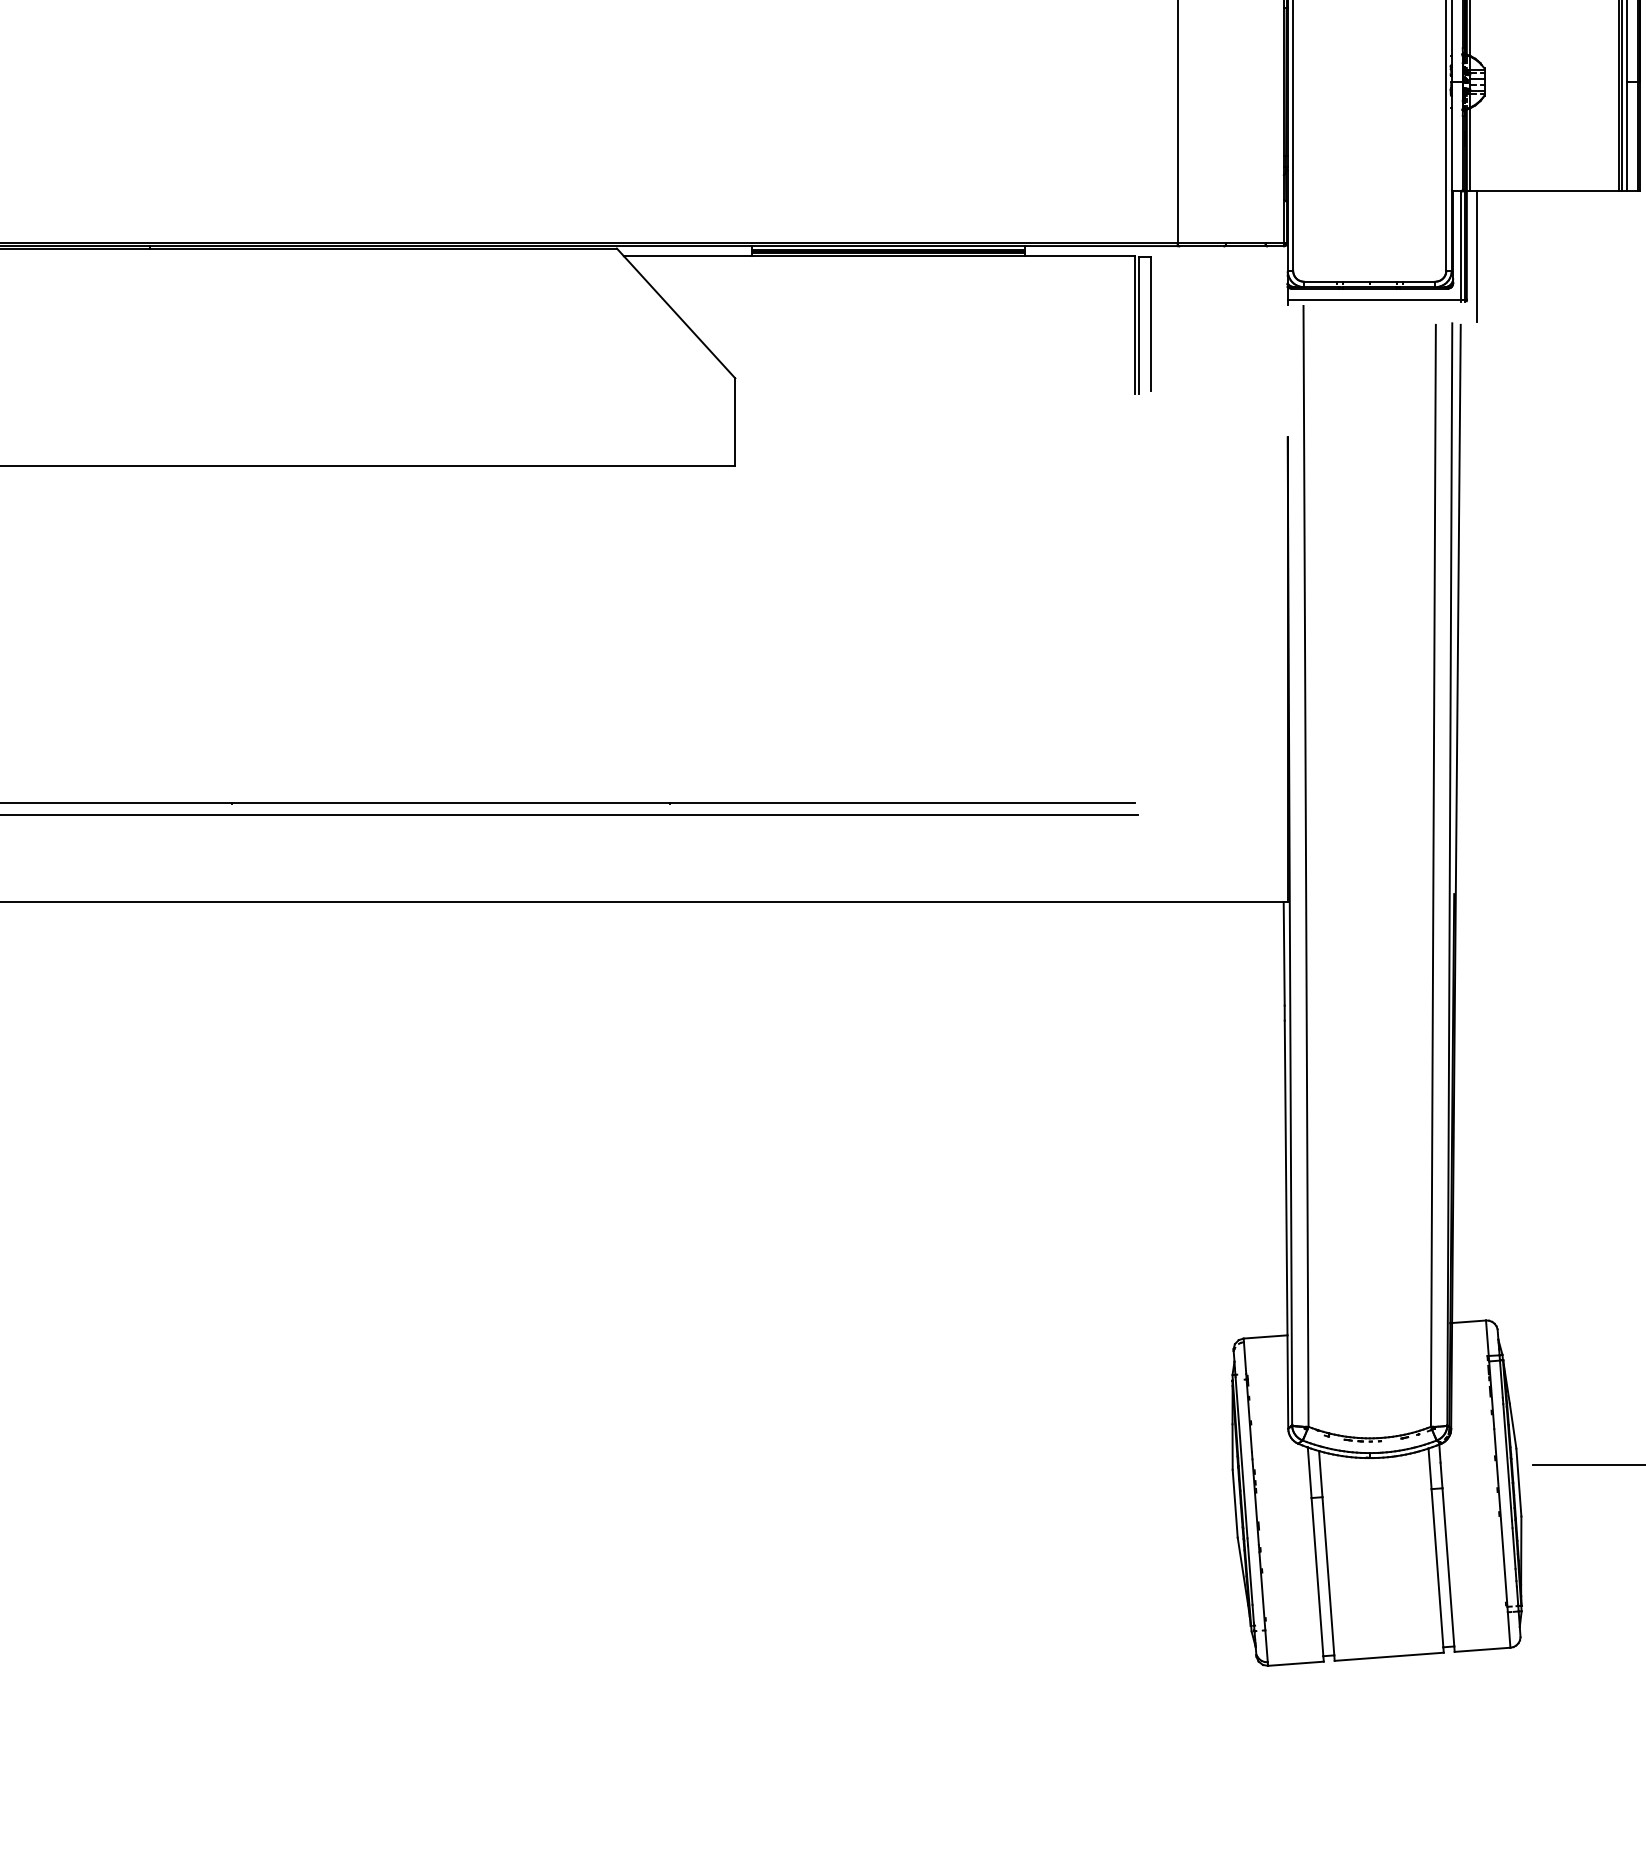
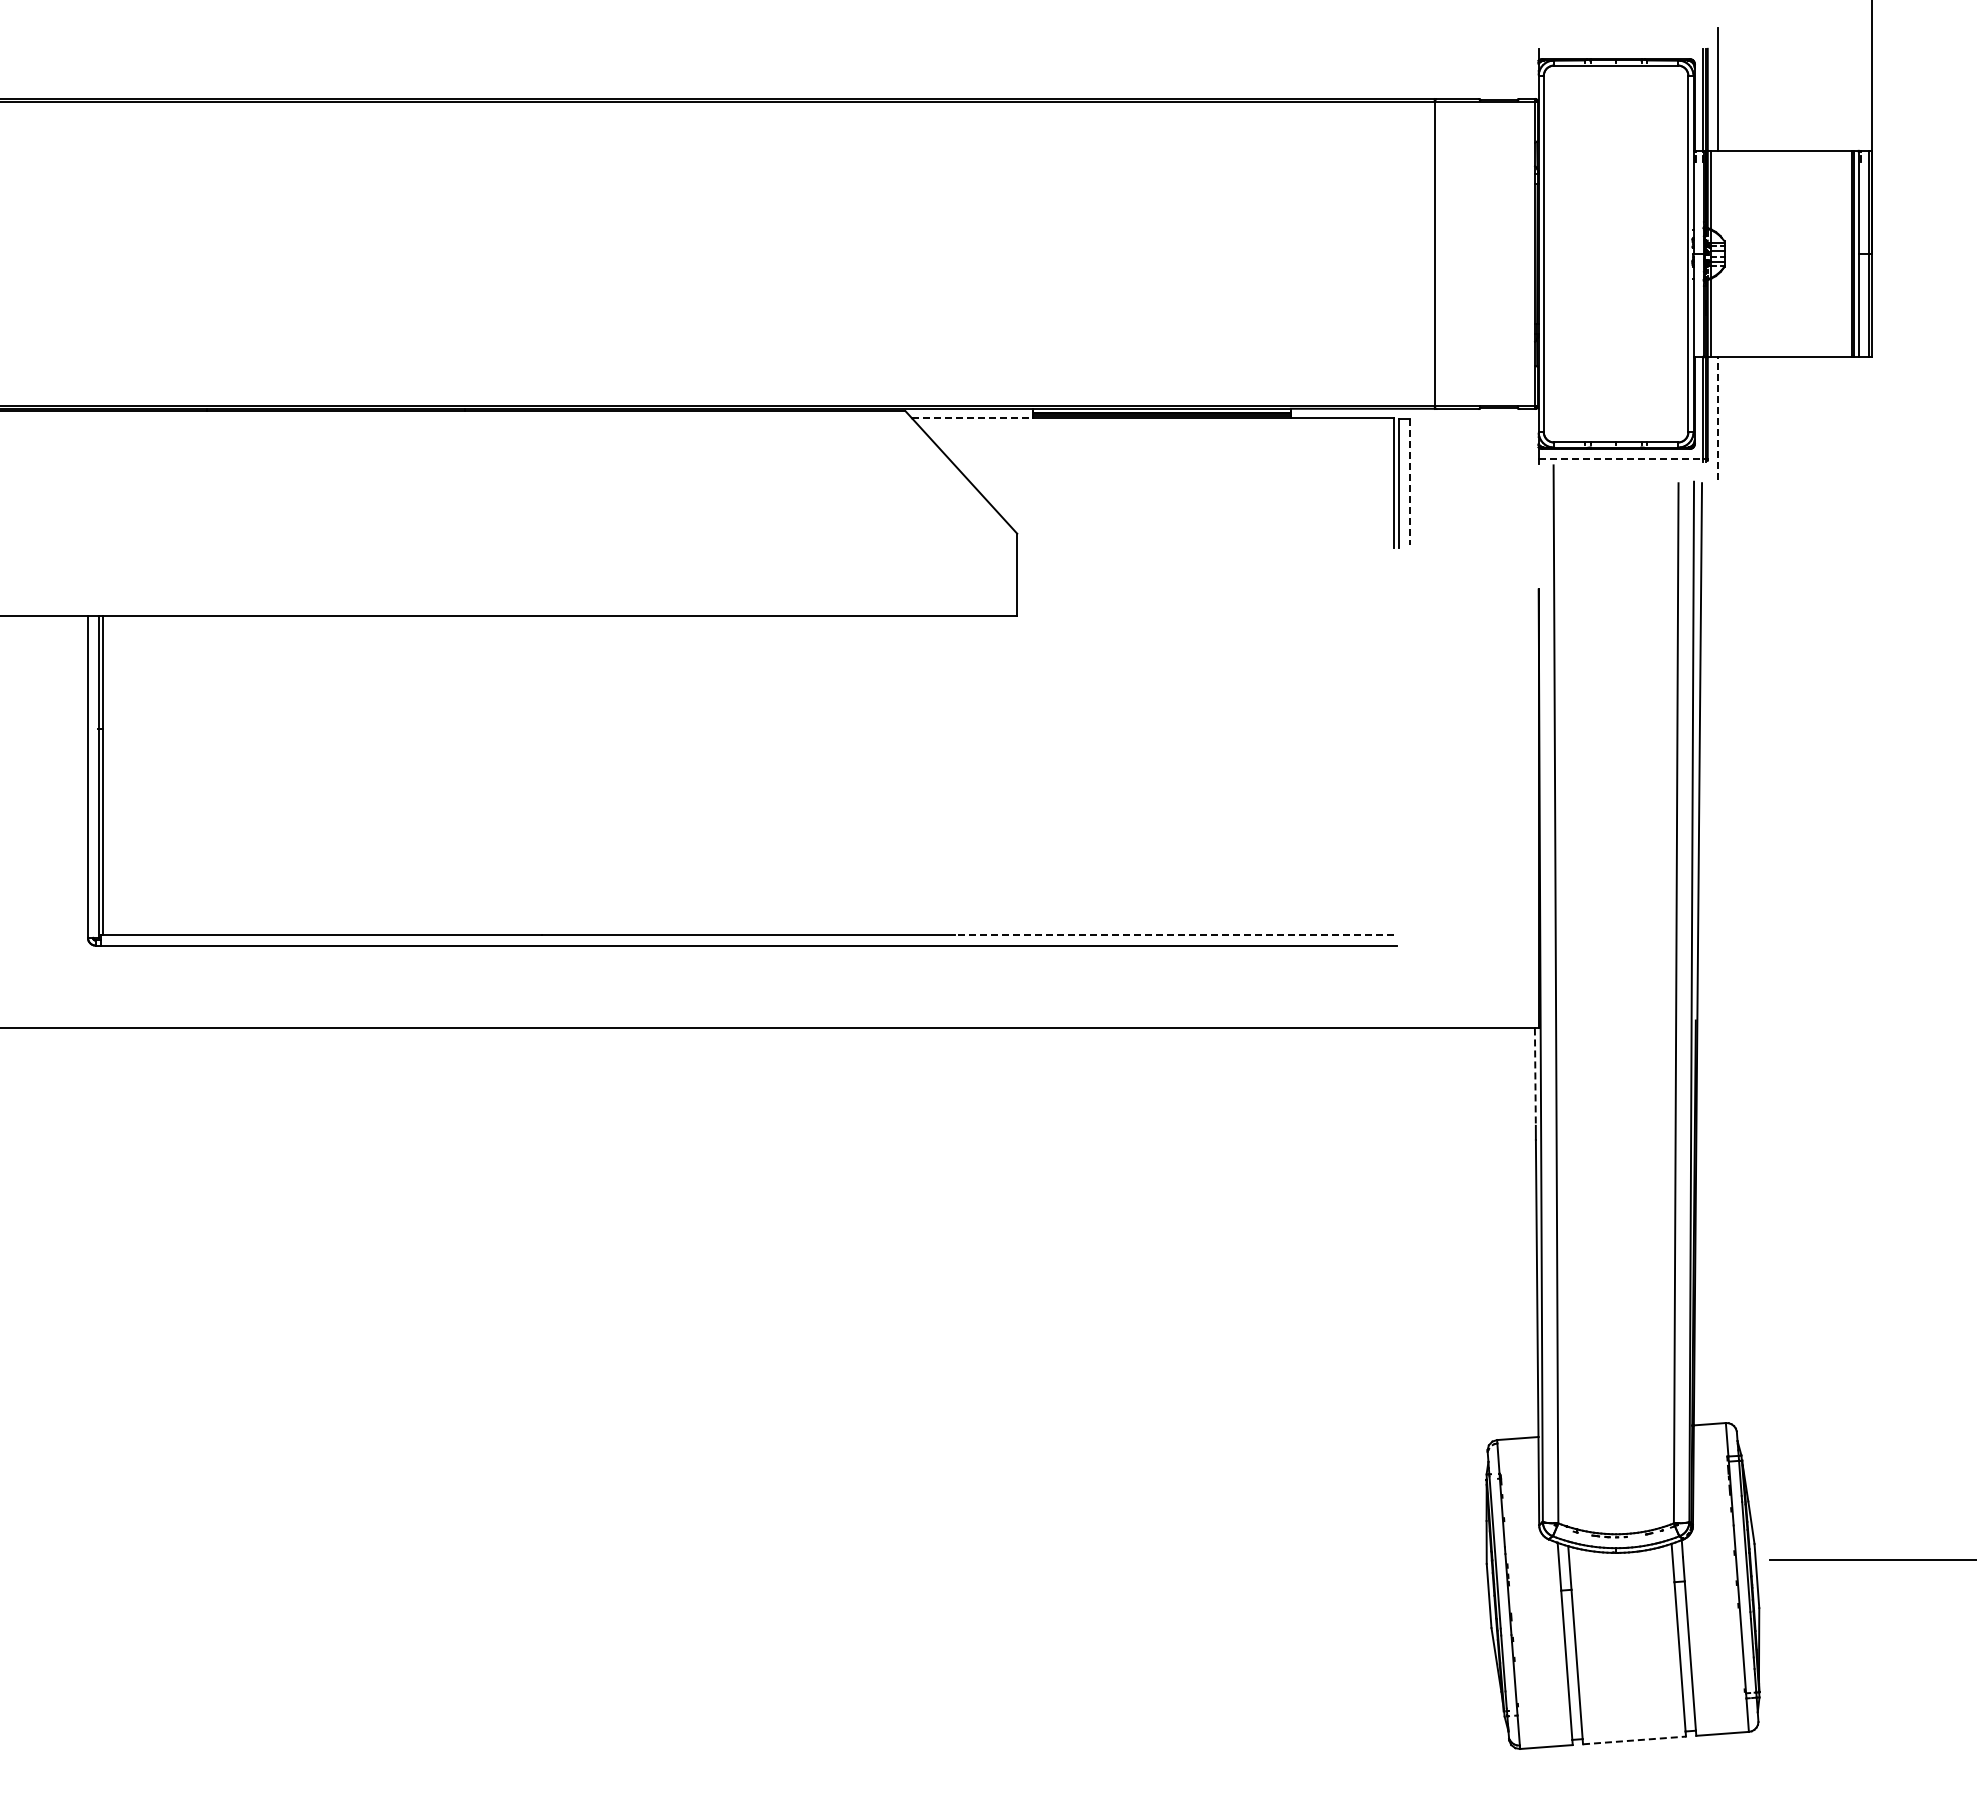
line: (687, 256) -> (972, 418), solid -> dashed
line: (1477, 256) -> (1717, 418), solid -> dashed
line: (1374, 299) -> (1620, 459), solid -> dashed
line: (1150, 324) -> (1409, 482), solid -> dashed
line: (901, 802) -> (1174, 934), solid -> dashed
line: (1284, 954) -> (1535, 1077), solid -> dashed
line: (1389, 1656) -> (1634, 1740), solid -> dashed

